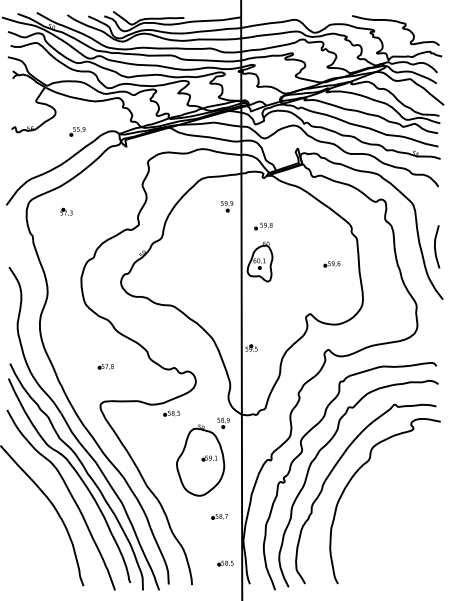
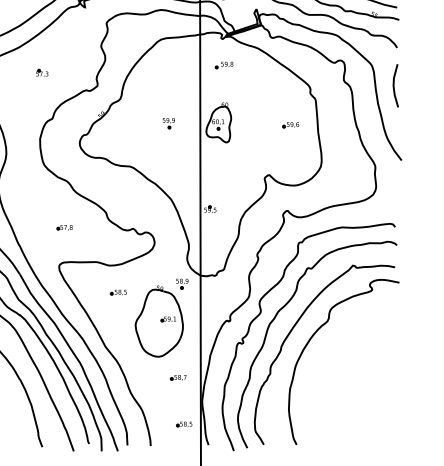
part: (227, 206) -> (169, 123), moved
part: (66, 211) -> (42, 72), moved
part: (263, 226) -> (224, 65), moved
line: (435, 246) -> (394, 85), moved
part: (171, 413) -> (118, 292), moved

